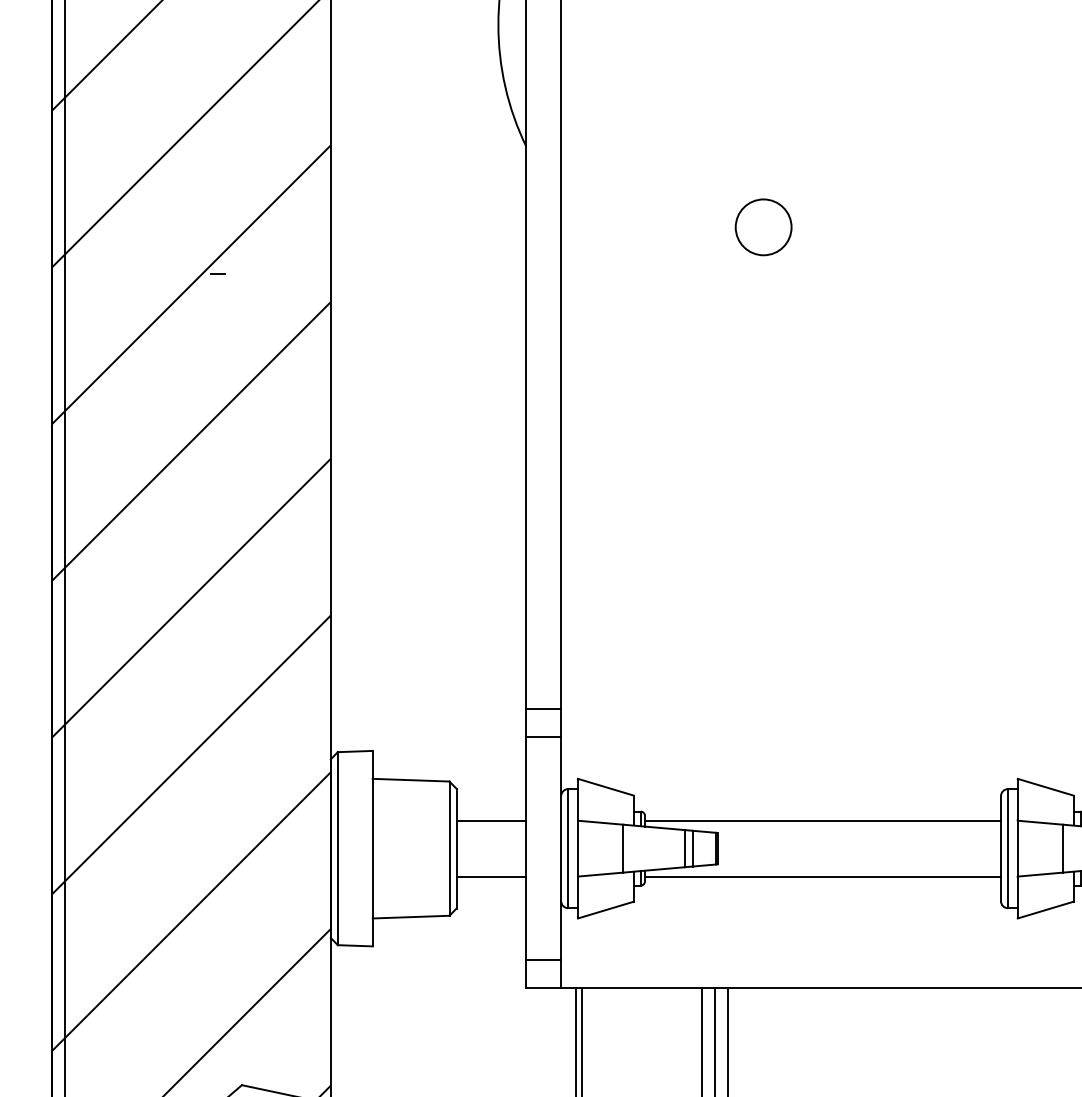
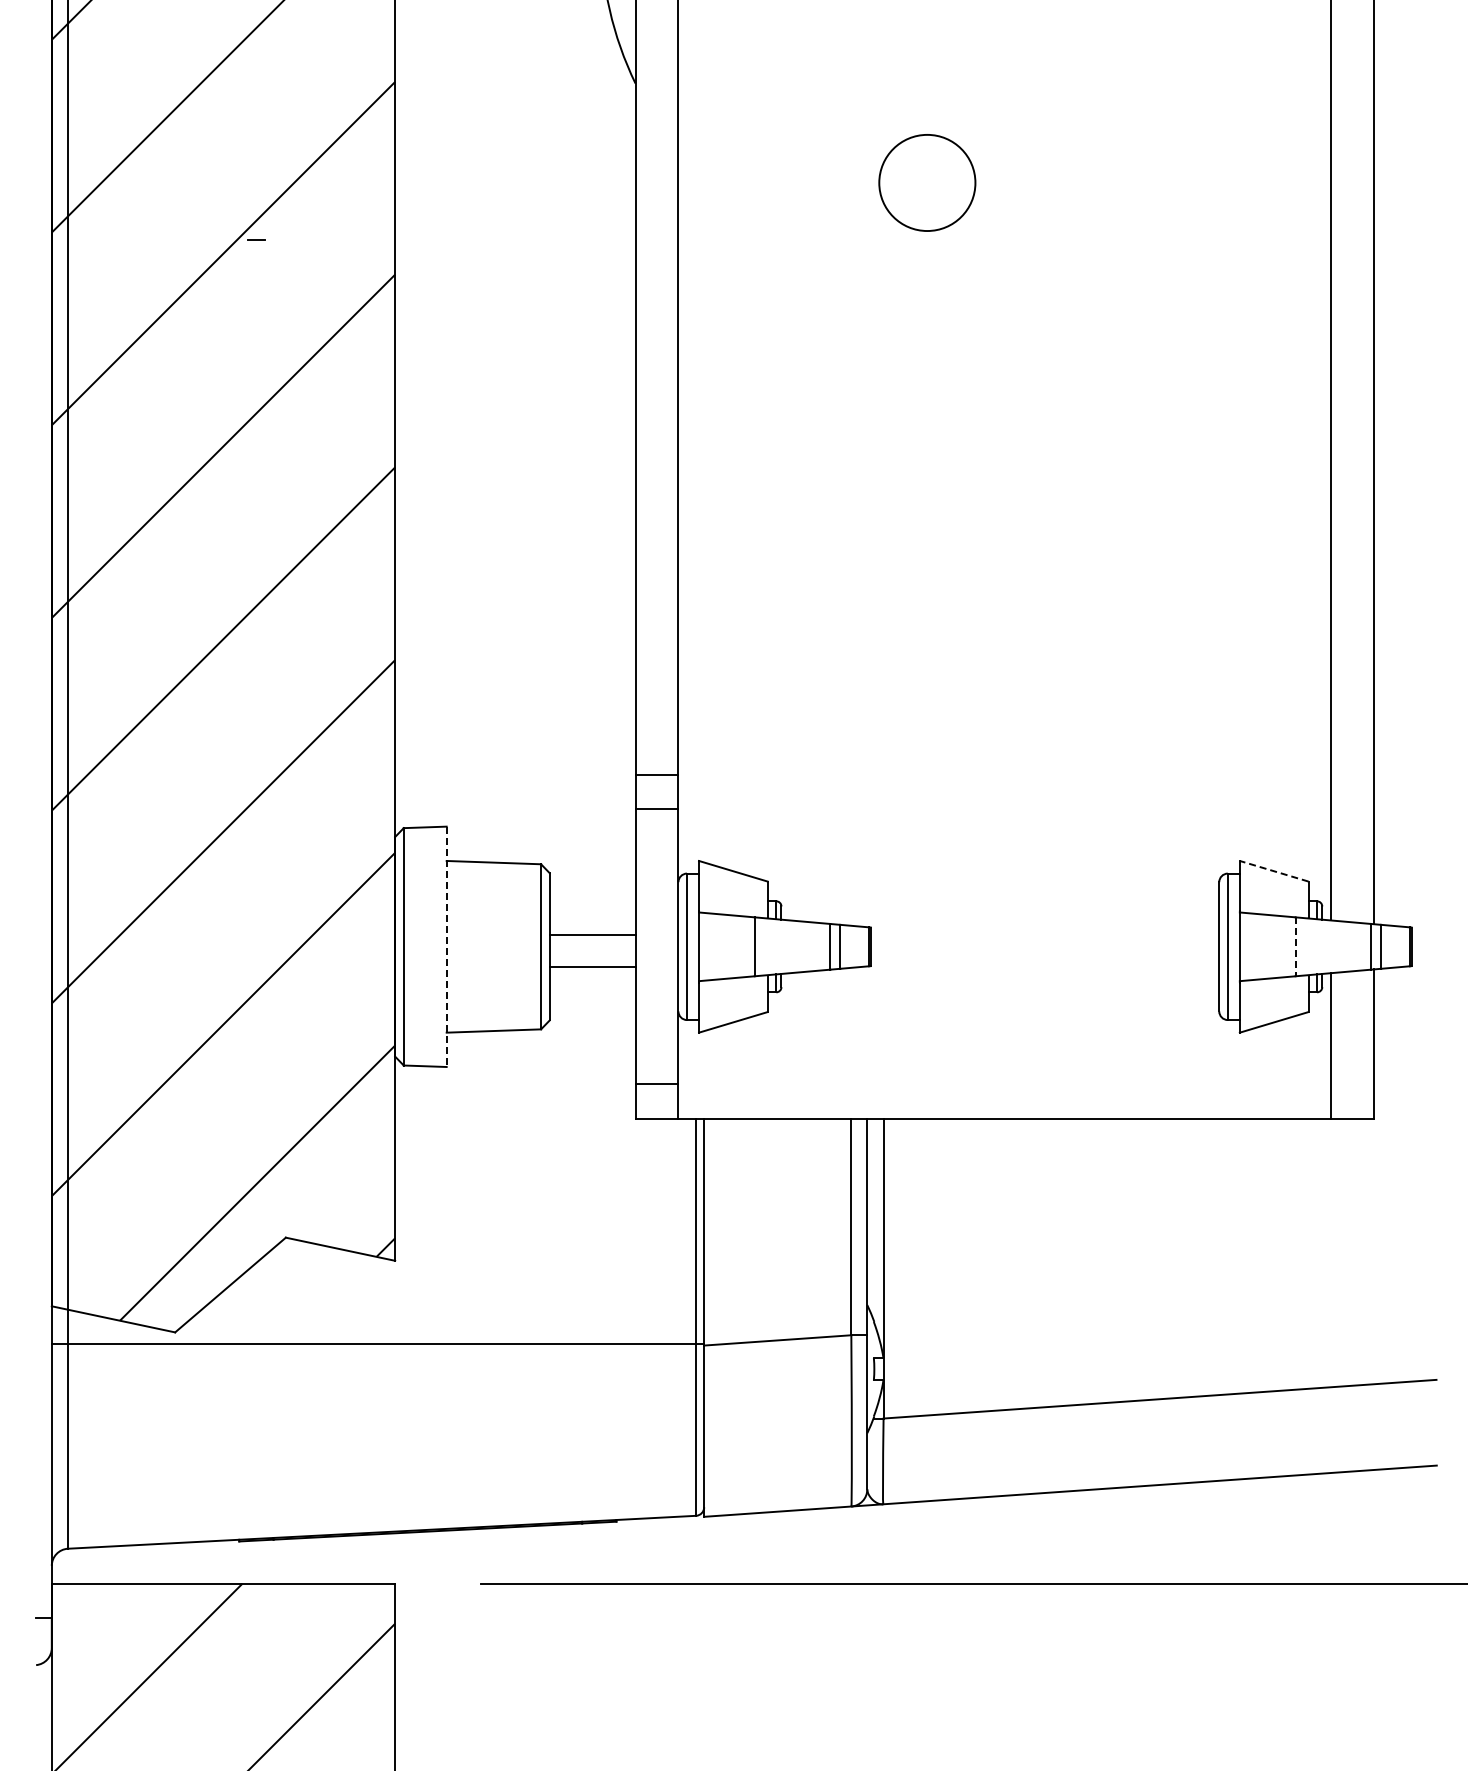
circle: (763, 227) -> (927, 182), size x1.4
line: (1045, 787) -> (1274, 871), solid -> dashed
line: (491, 820) -> (592, 967), moved
line: (823, 820) -> (1000, 912), removed
line: (372, 849) -> (446, 947), solid -> dashed
line: (1062, 849) -> (1295, 947), solid -> dashed
line: (491, 876) -> (592, 935), moved
line: (823, 876) -> (1000, 981), removed

